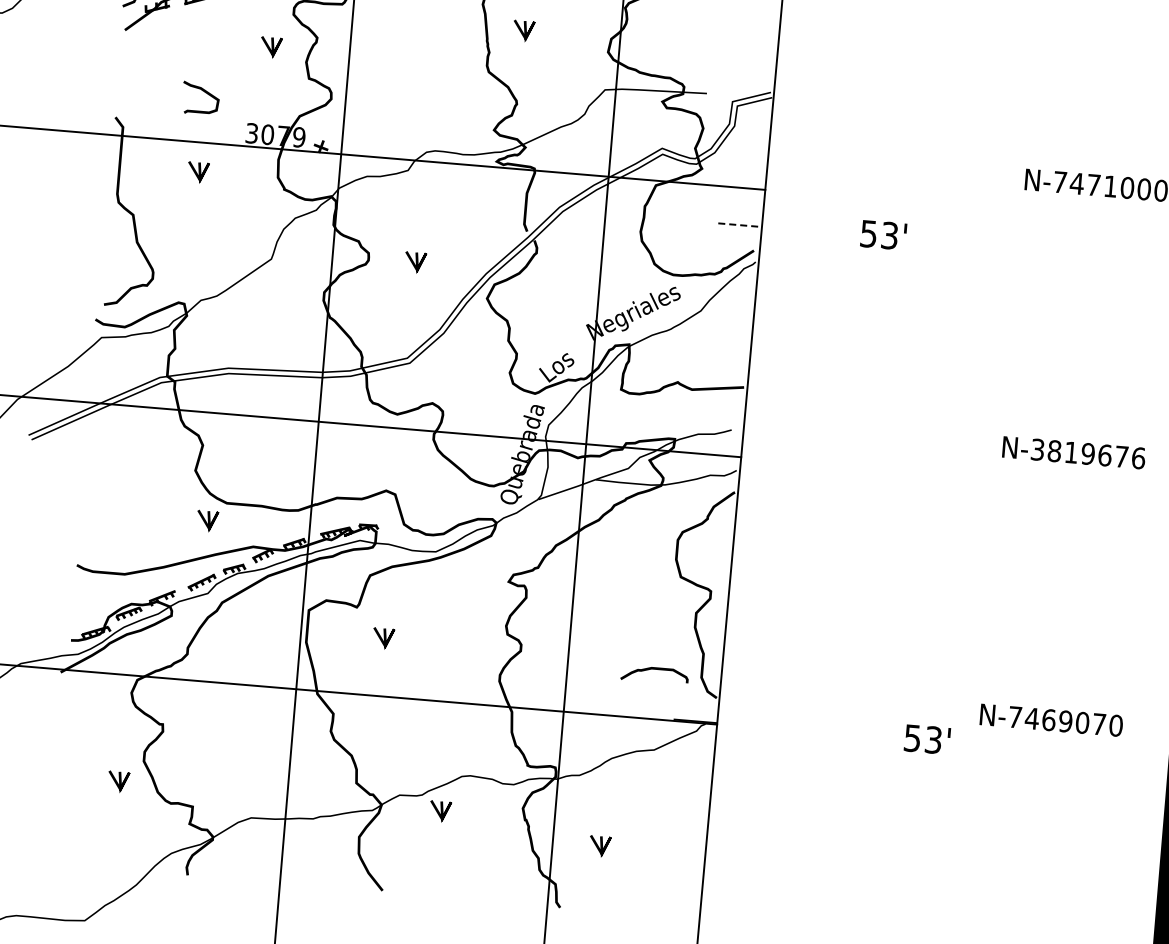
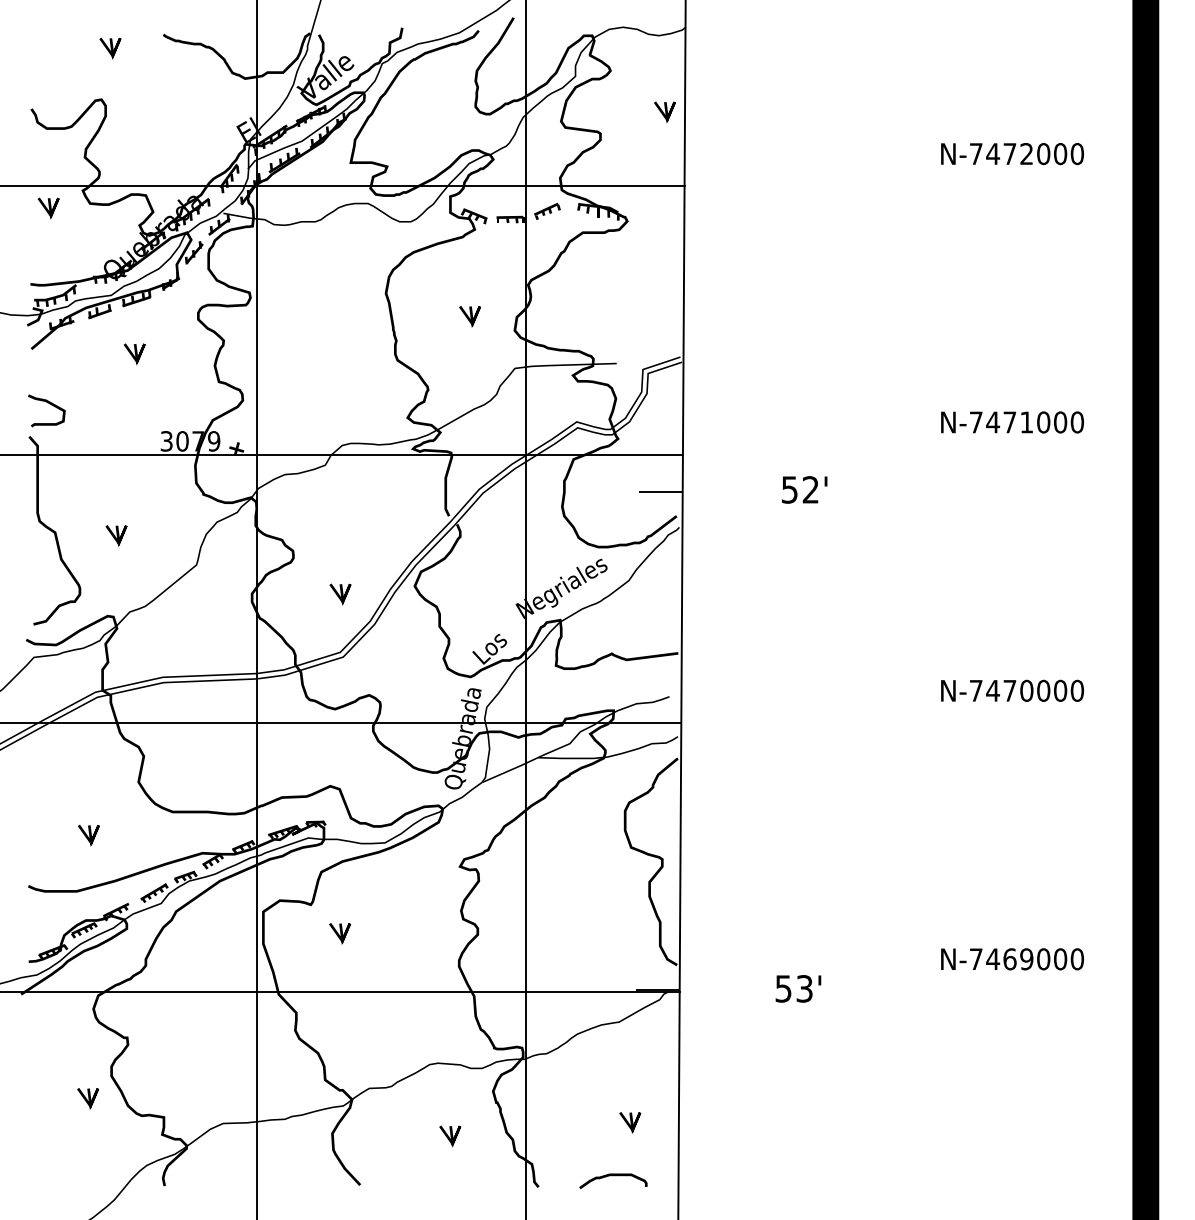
line: (522, 30) -> (468, 316), moved
line: (270, 47) -> (133, 354), moved
curve: (204, 92) -> (49, 404), moved
line: (198, 172) -> (116, 535), moved
line: (739, 224) -> (660, 491), dashed -> solid
text: (889, 235) -> (810, 489), 53' -> 52'
line: (415, 262) -> (340, 594), moved
text: (1087, 453) -> (1026, 690), N-3819676 -> N-7470000
line: (206, 521) -> (87, 835), moved
curve: (655, 670) -> (613, 1176), moved
text: (1099, 724) -> (1060, 959), N-7469070 -> N-7469000
text: (927, 739) -> (798, 988), moved
line: (440, 811) -> (450, 1136), moved
line: (600, 846) -> (630, 1122), moved

